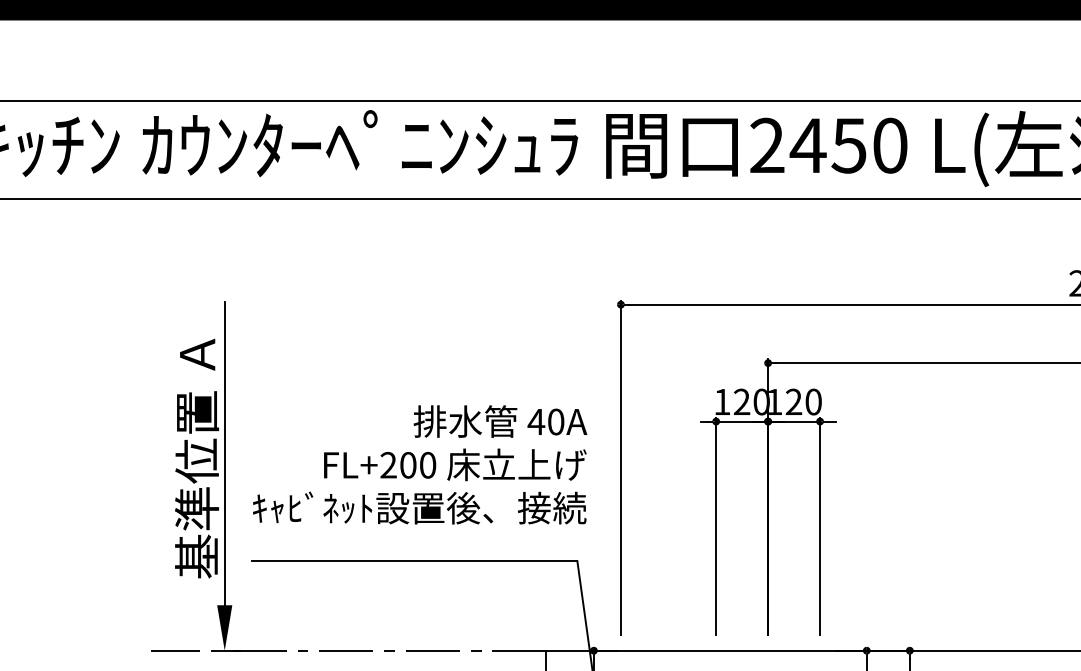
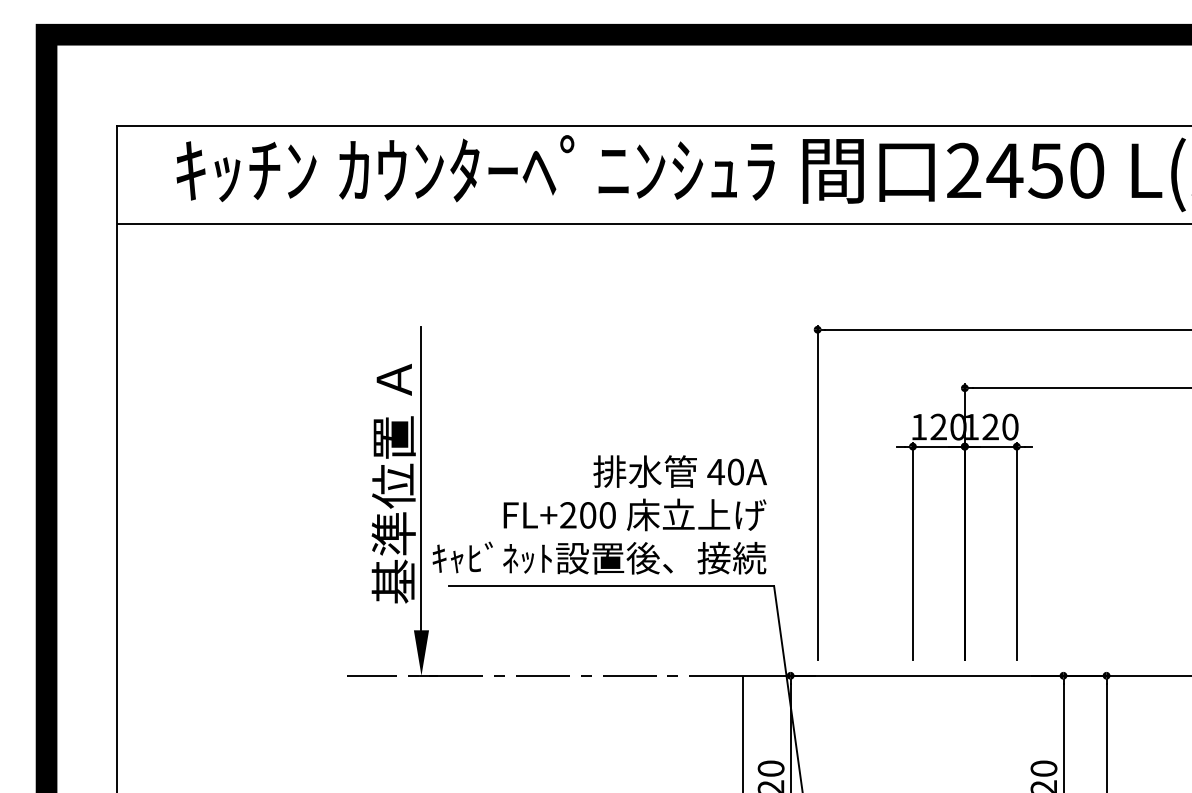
text: (419, 464) -> (599, 514), moved

